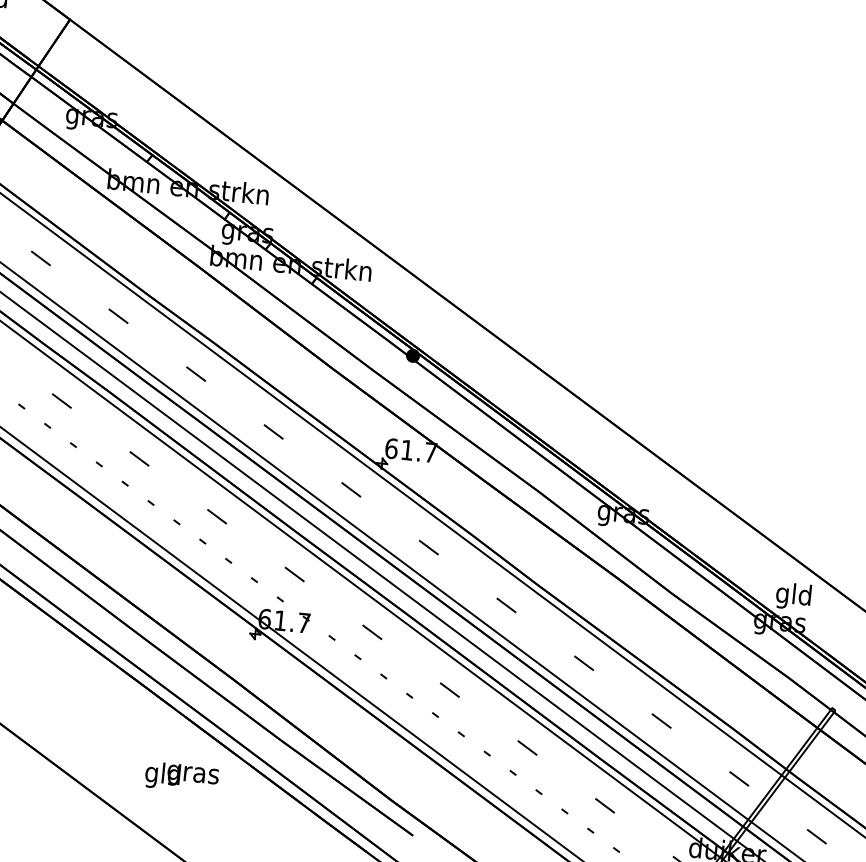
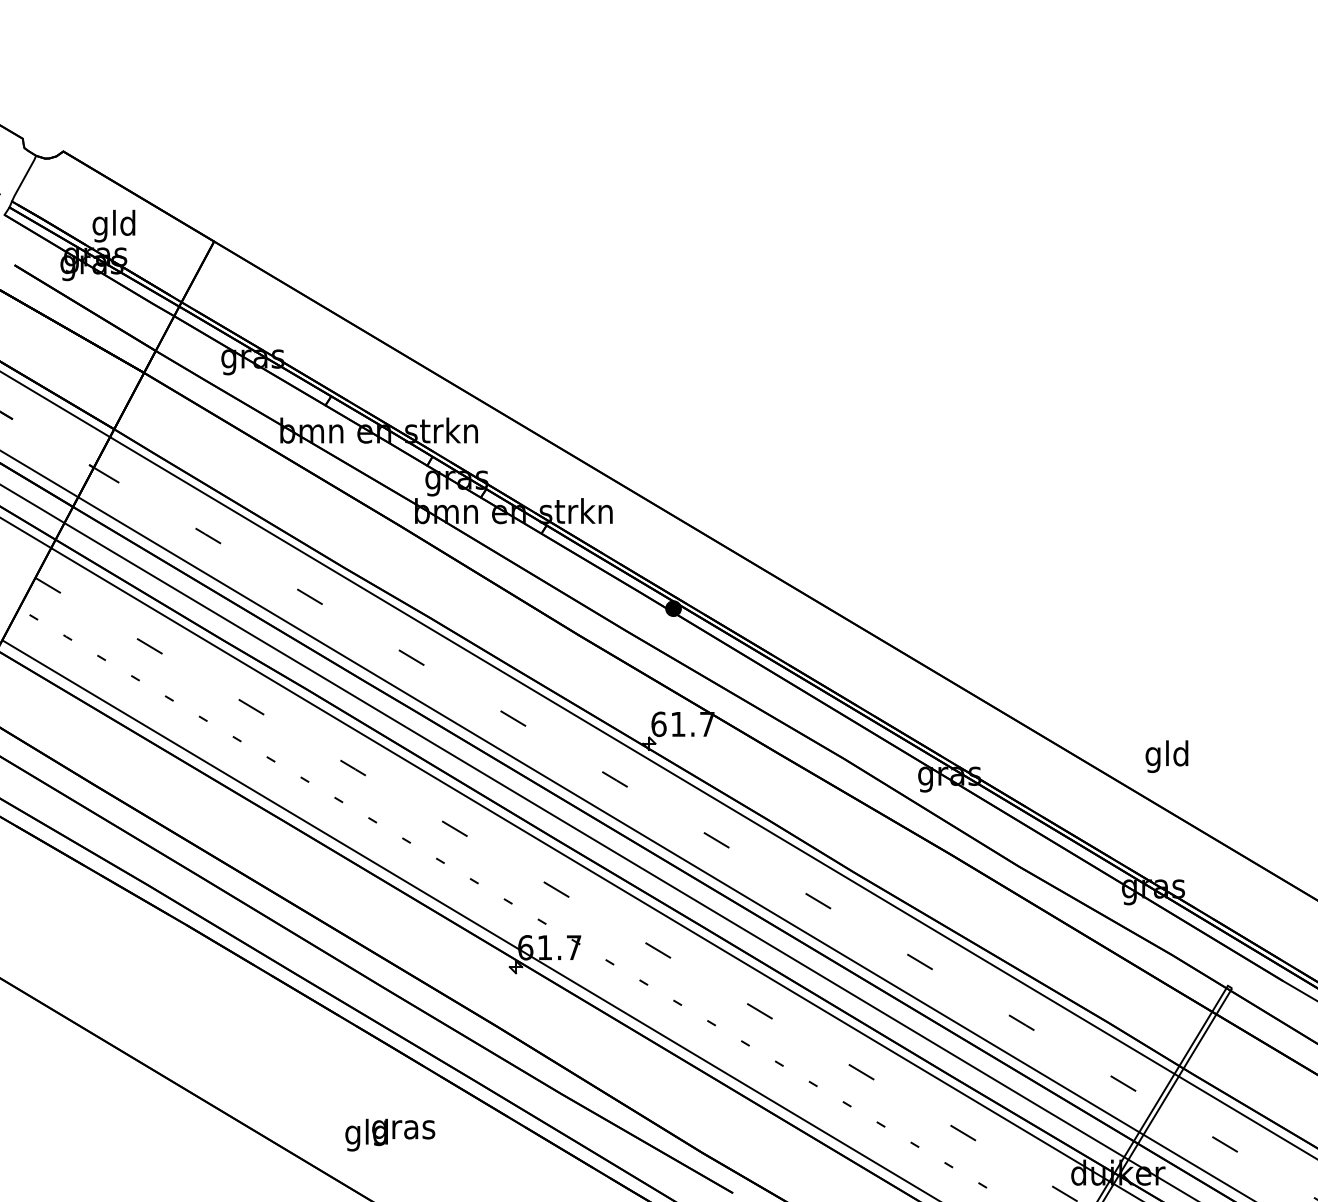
text: (793, 596) -> (1166, 756), moved
text: (182, 777) -> (390, 1134), moved

